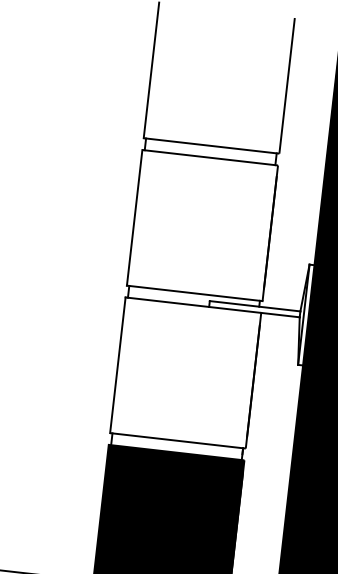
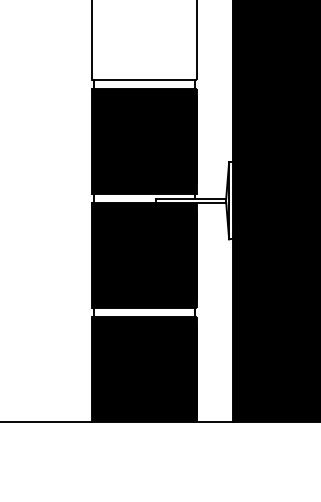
fill: (201, 225) -> (143, 141), added
fill: (184, 373) -> (143, 255), added

